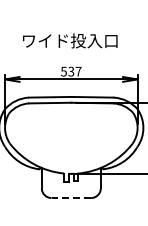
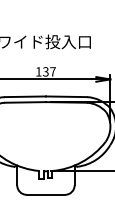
text: (63, 71) -> (38, 71), 537 -> 137
line: (71, 198) -> (46, 195), dashed -> solid

